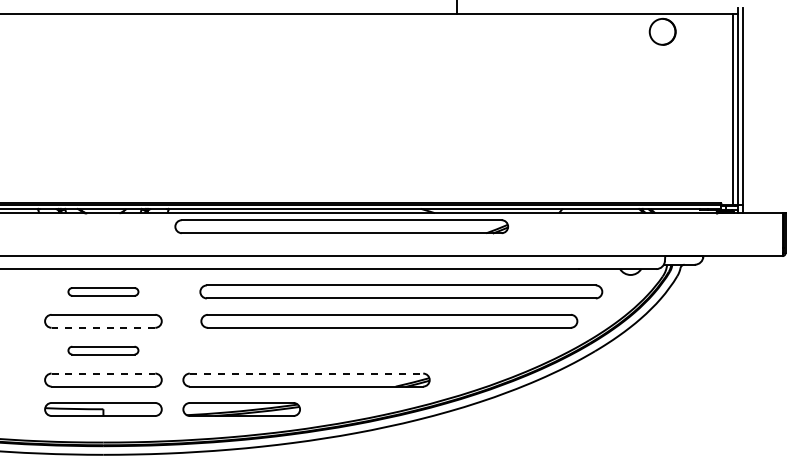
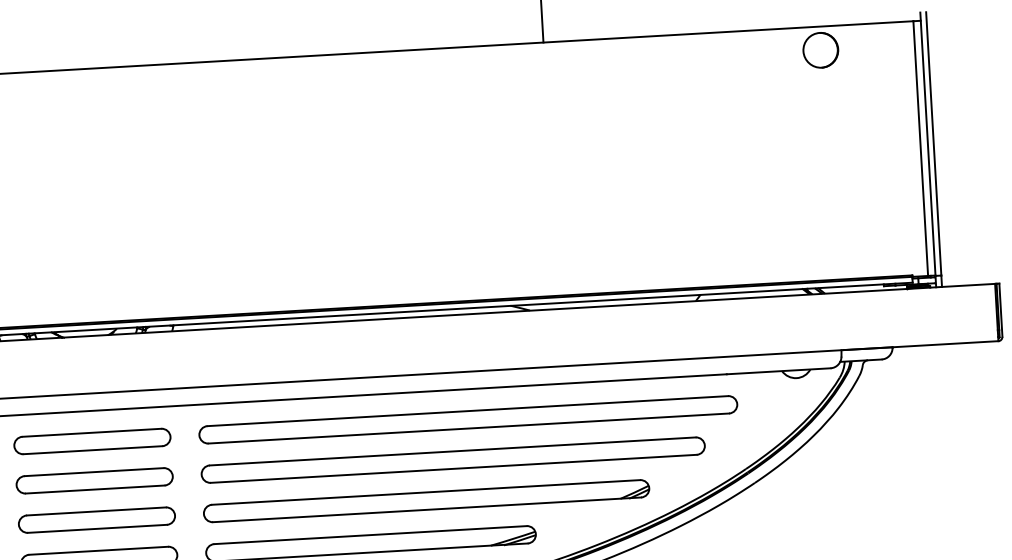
part: (341, 226) -> (426, 500), moved
part: (103, 291) -> (92, 440), size x1.67
part: (401, 291) -> (468, 419), moved
part: (389, 321) -> (453, 460), moved
line: (103, 327) -> (95, 489), dashed -> solid
part: (103, 350) -> (97, 519), size x1.67
line: (103, 373) -> (98, 550), dashed -> solid
line: (306, 373) -> (370, 534), dashed -> solid

